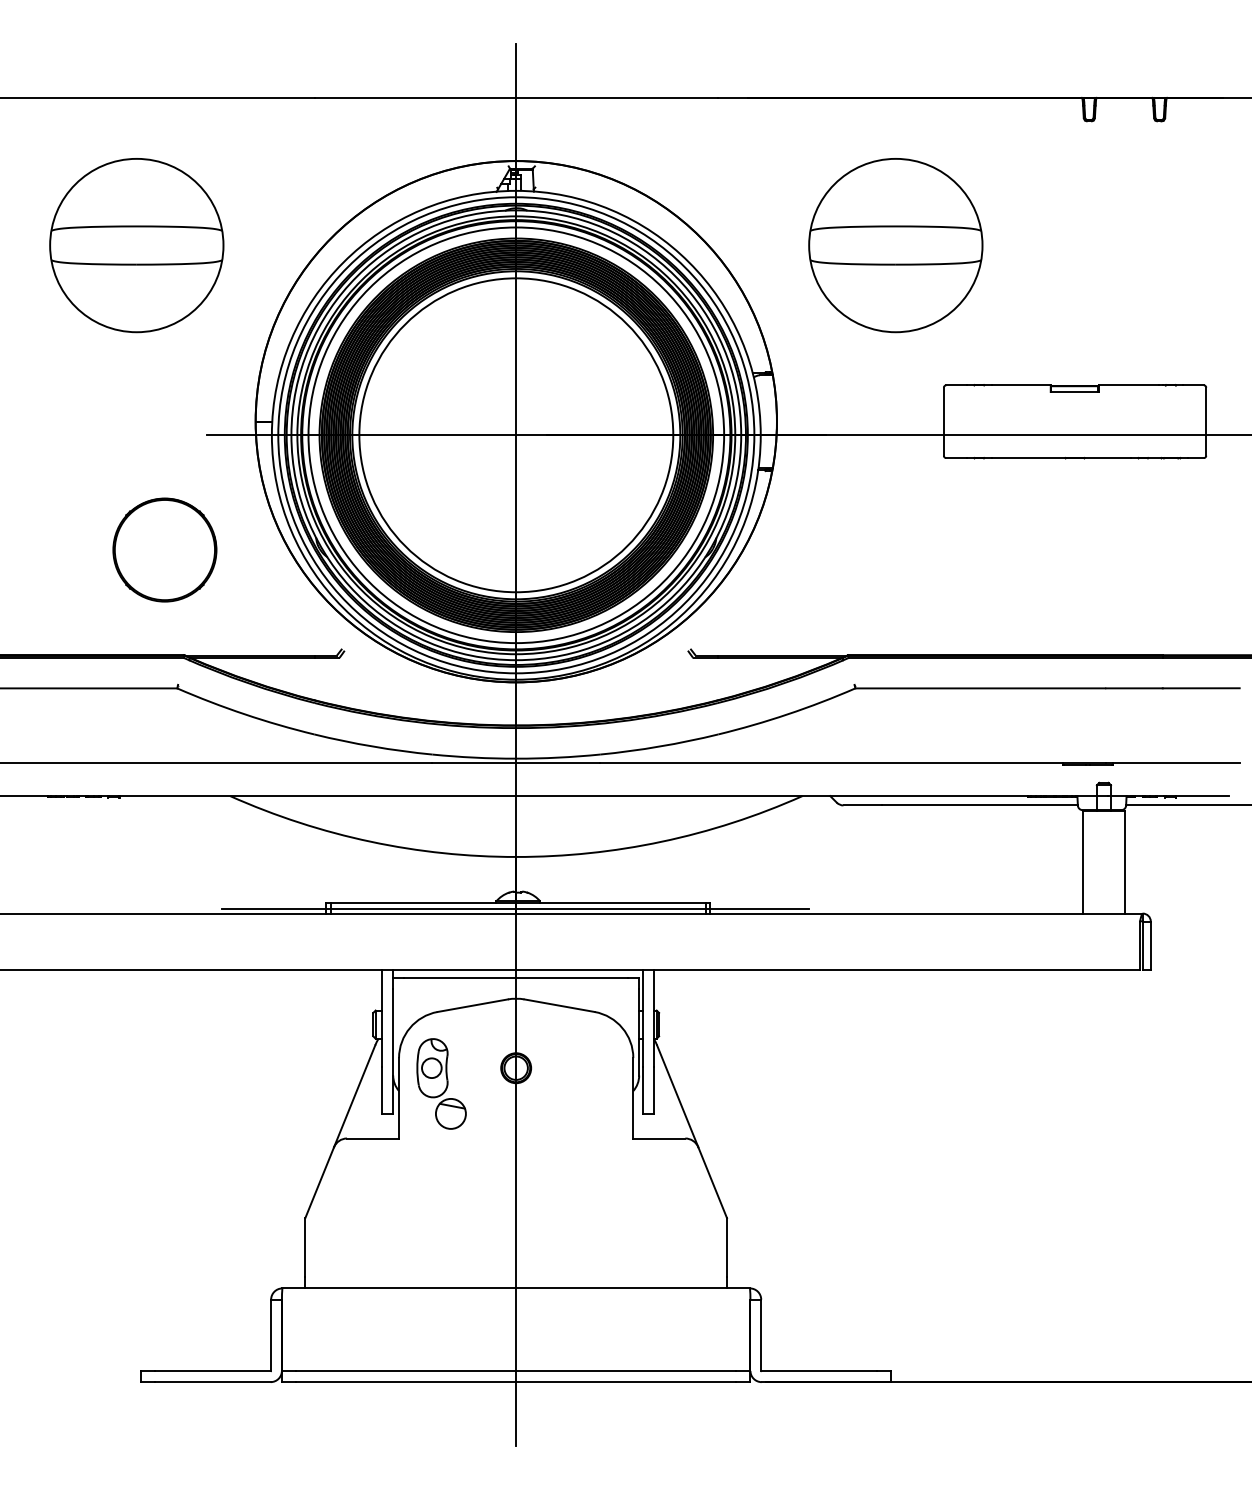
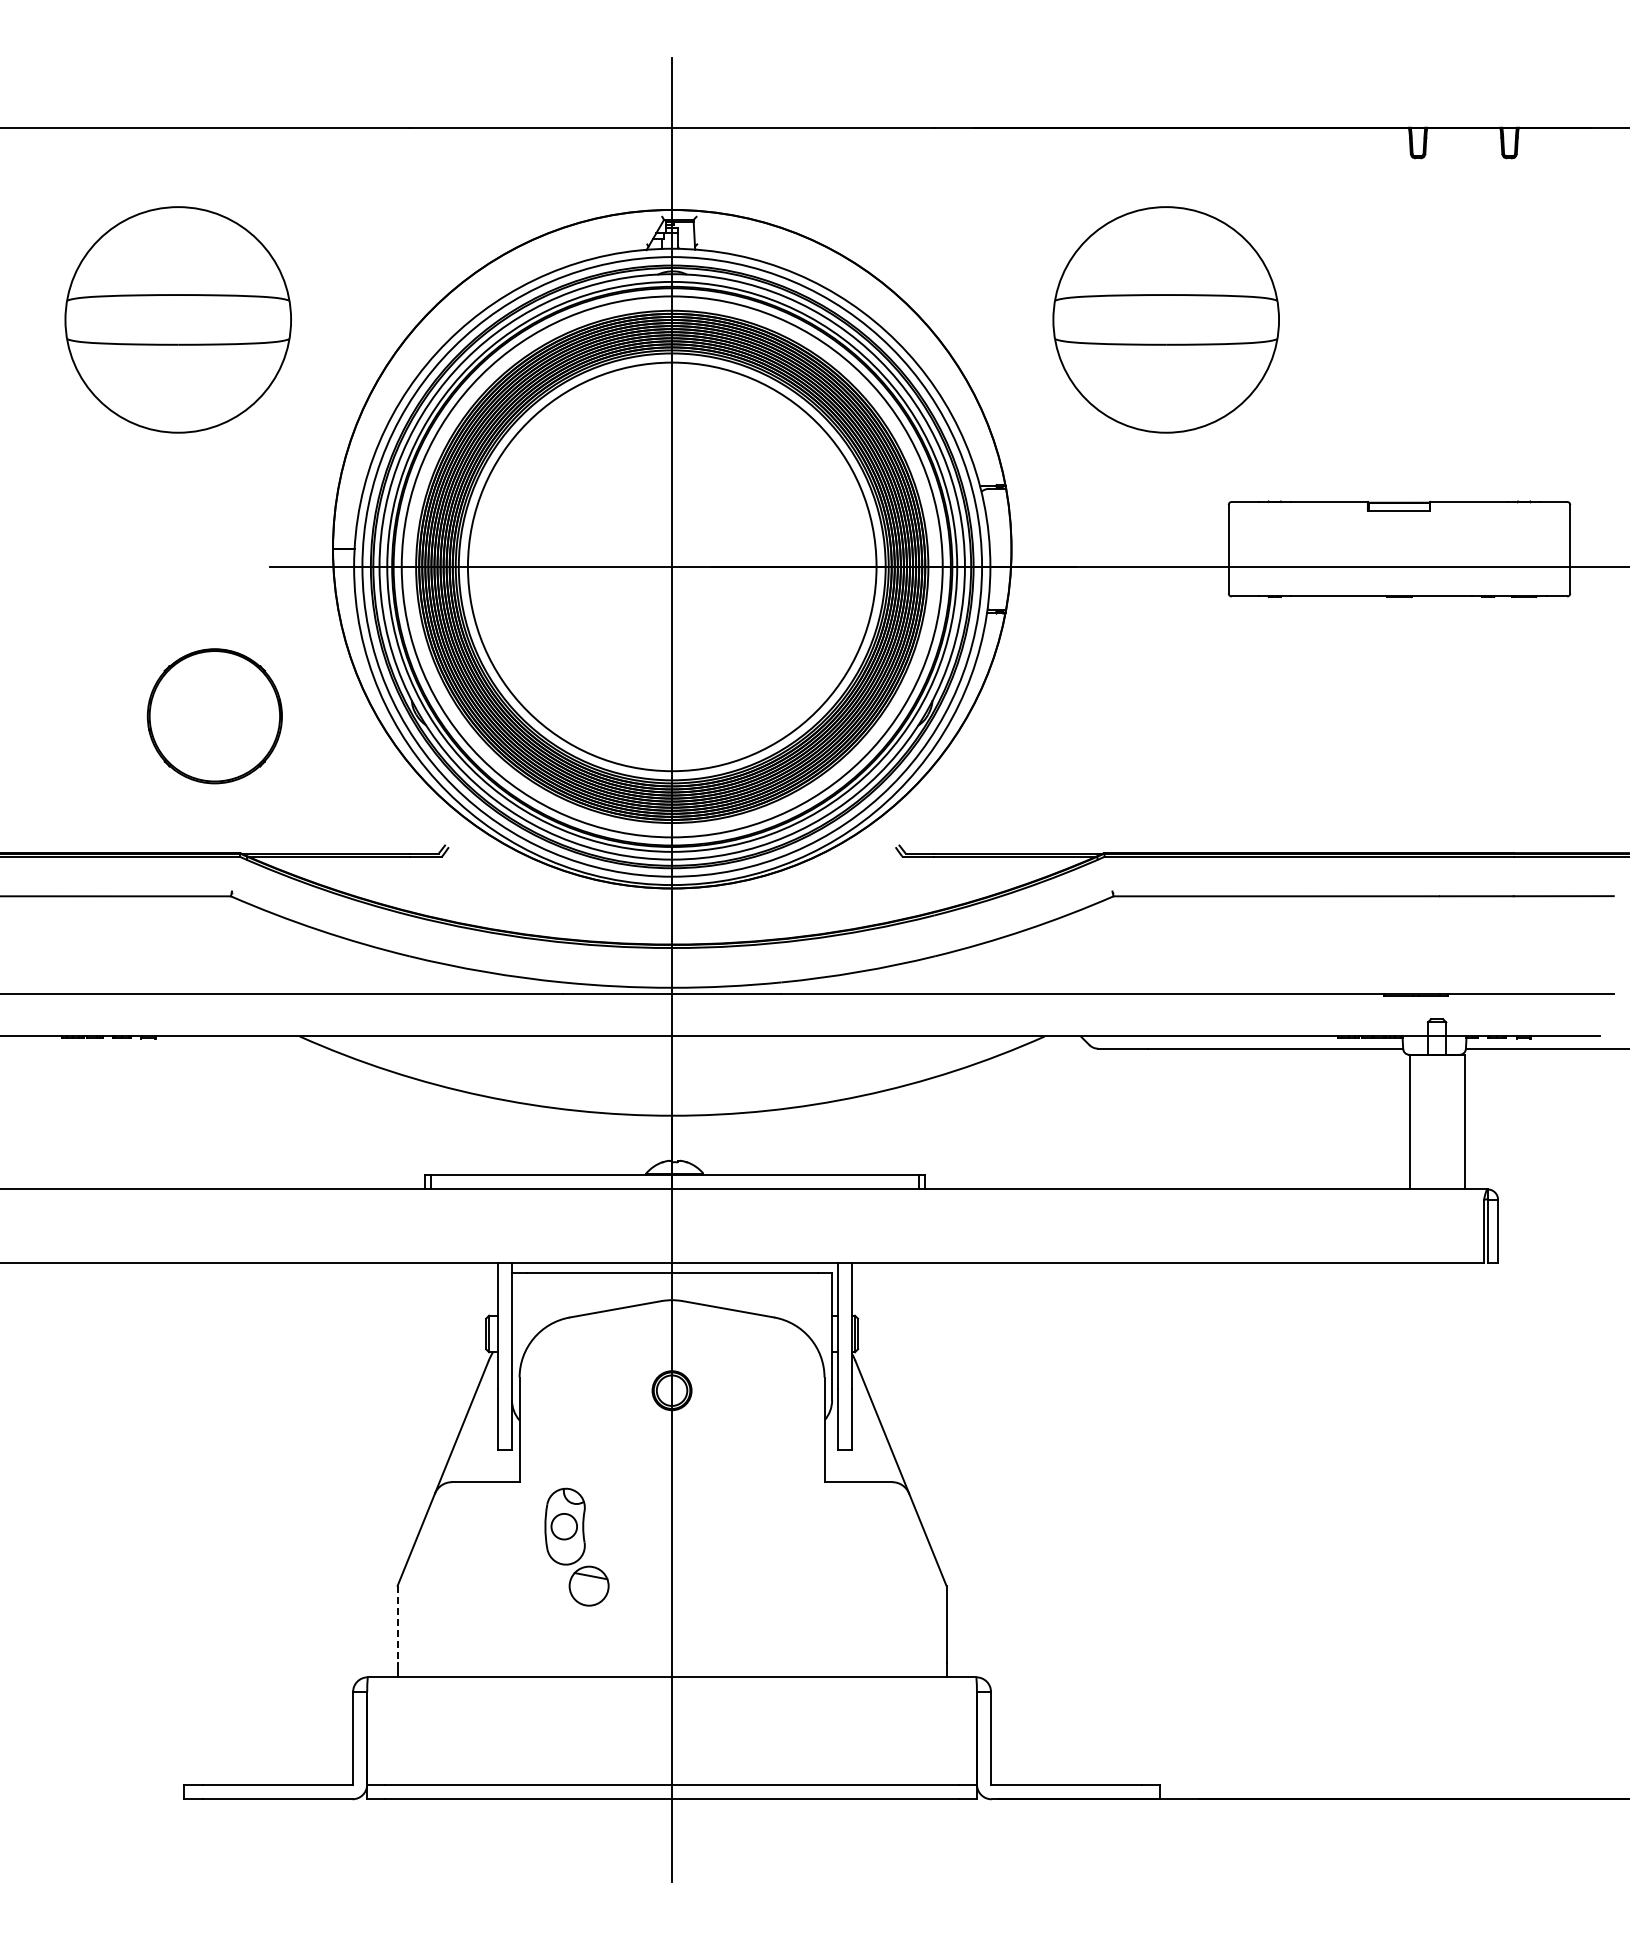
line: (515, 908) -> (671, 1182), removed
part: (441, 1083) -> (576, 1546), moved
line: (305, 1247) -> (397, 1624), solid -> dashed

